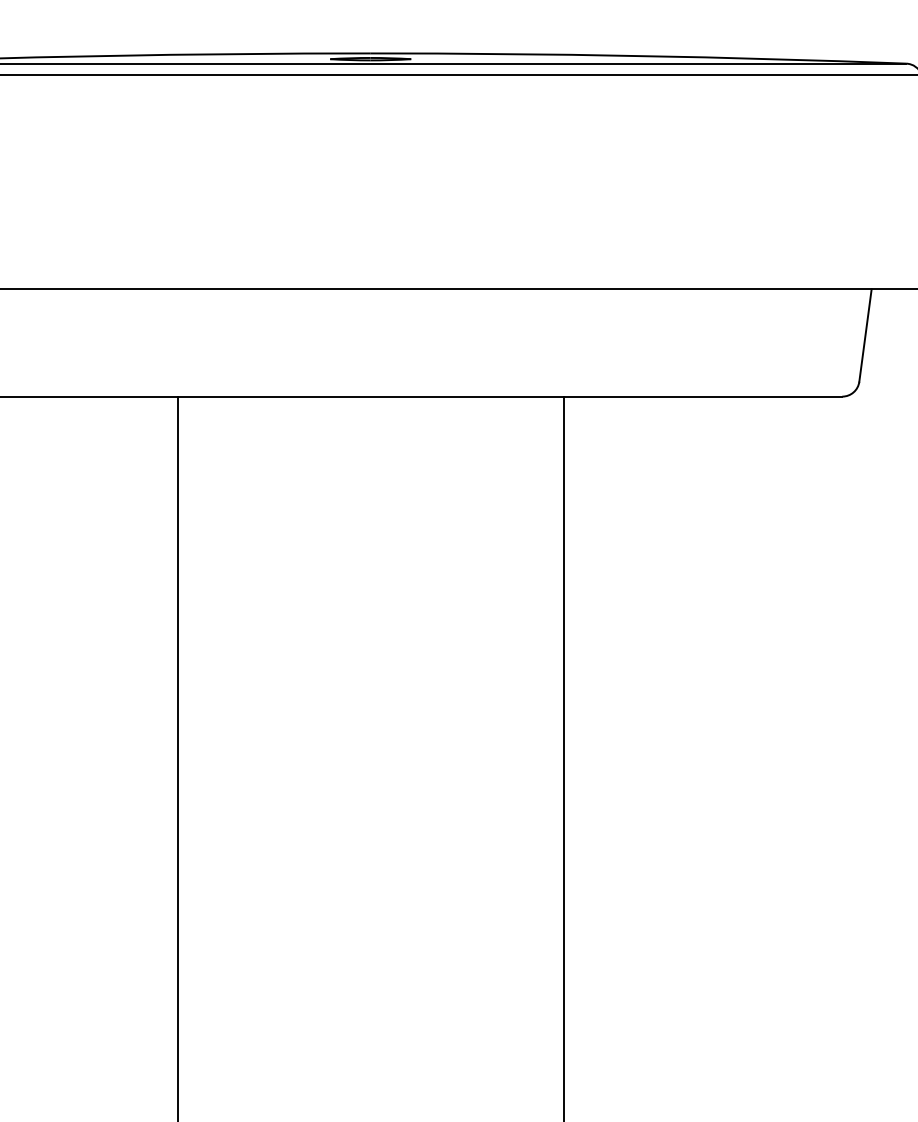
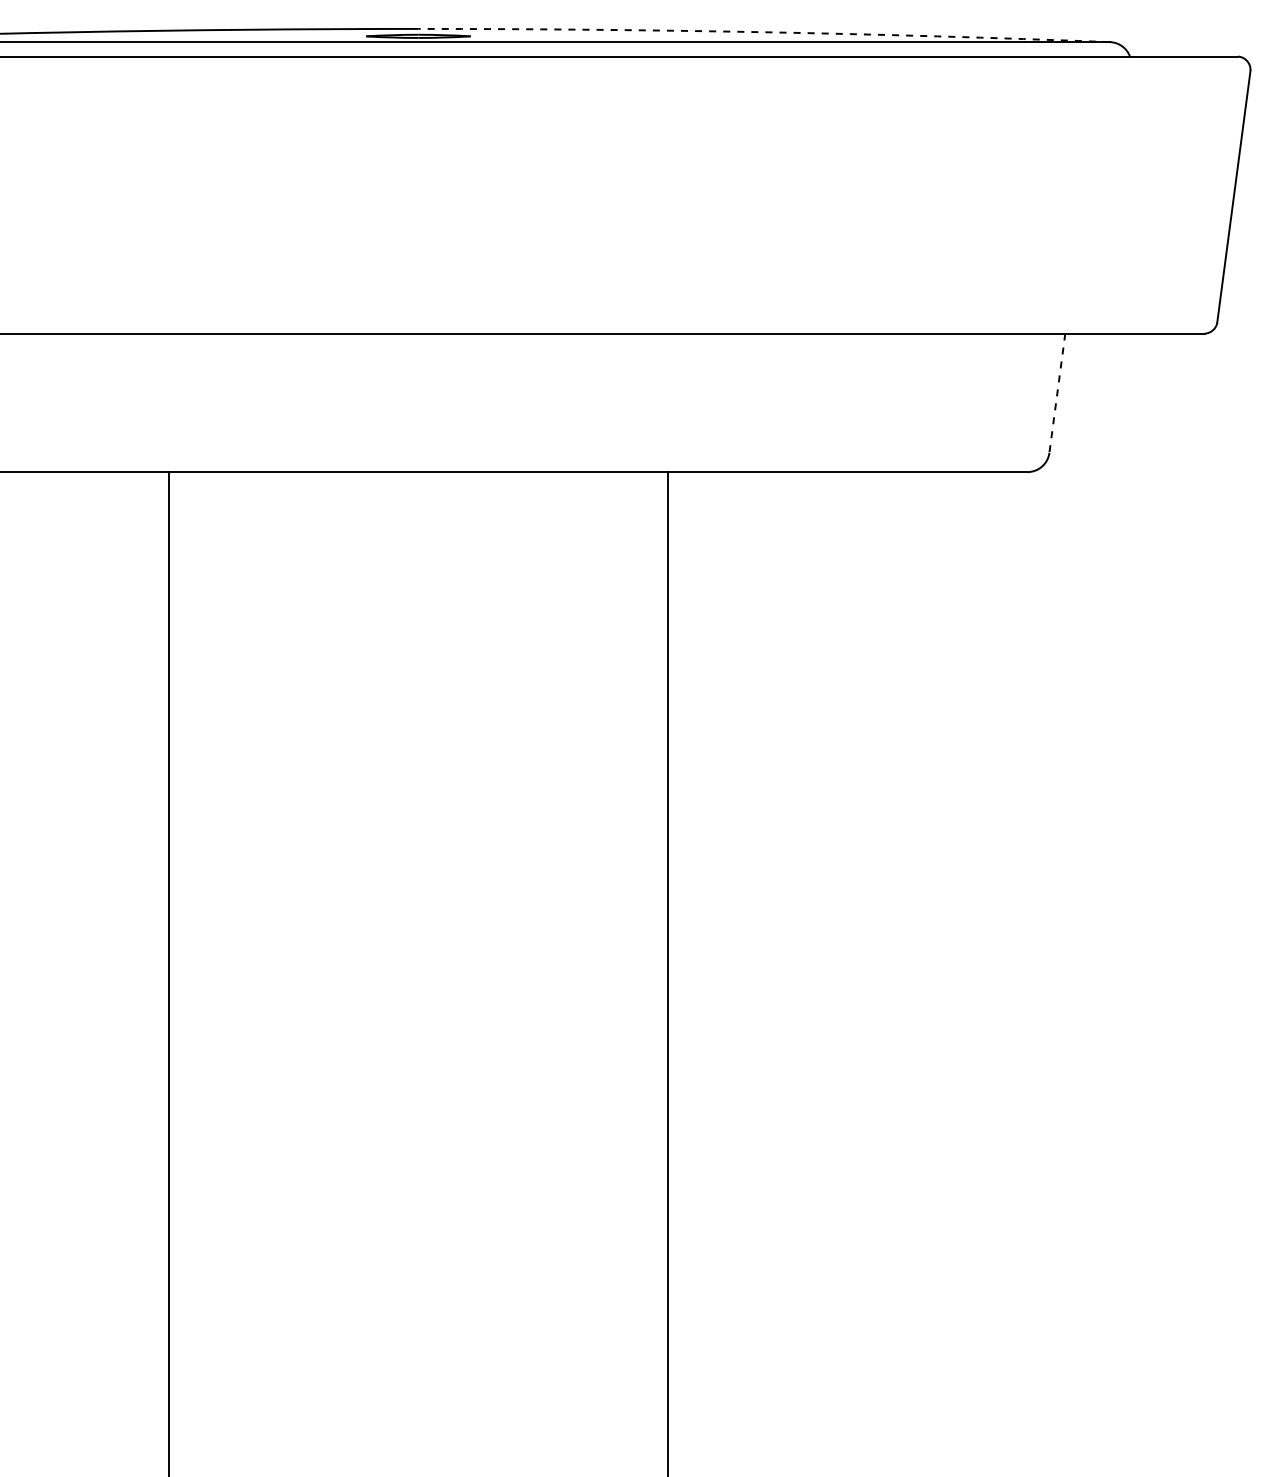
arc: (638, 56) -> (764, 32), solid -> dashed
line: (865, 335) -> (1057, 393), solid -> dashed

